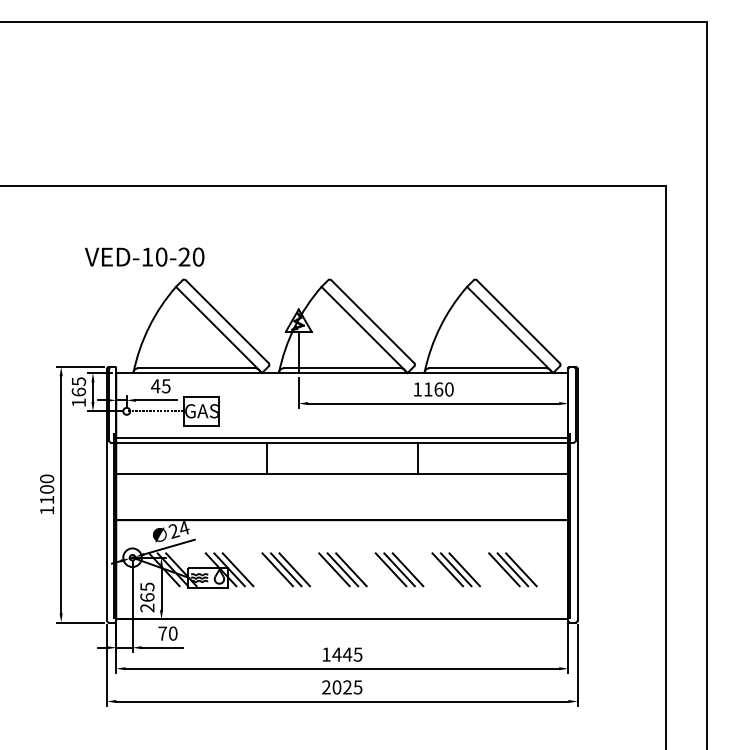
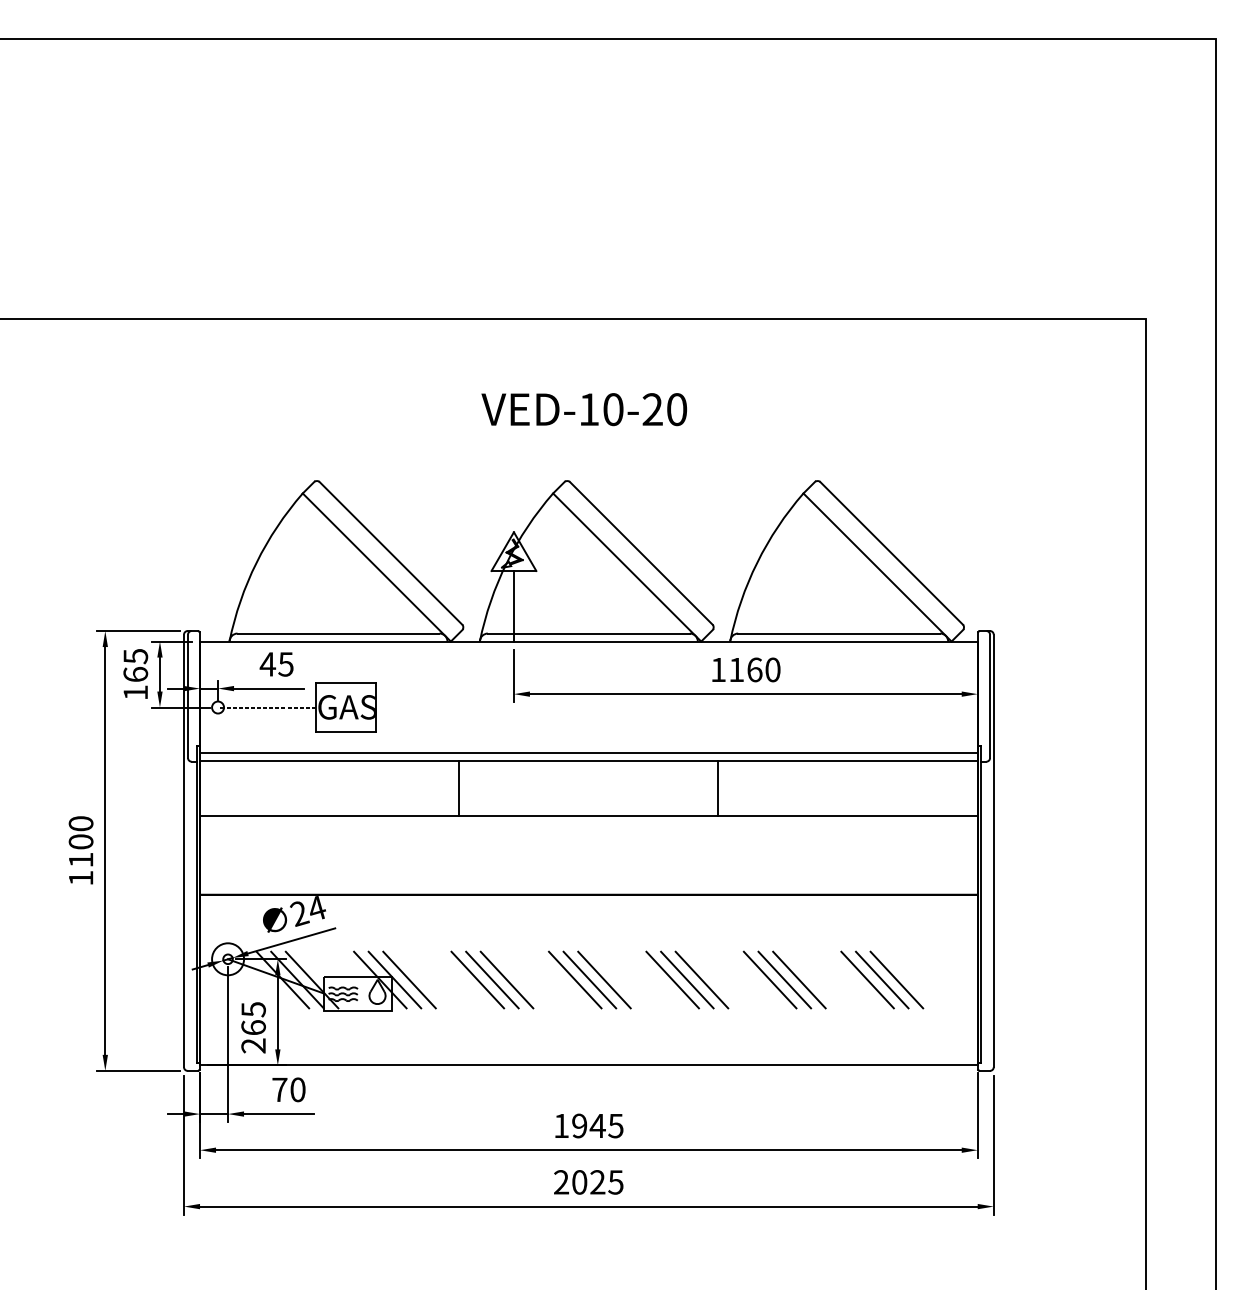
text: (144, 256) -> (584, 408), moved
text: (336, 654) -> (578, 1125), 1445 -> 1945

